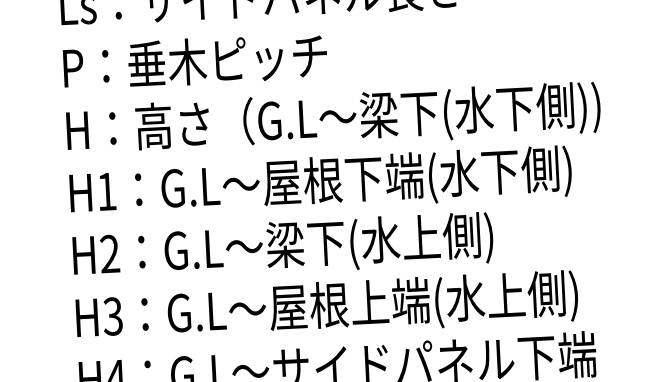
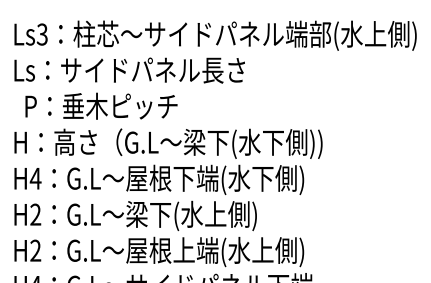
text: (195, 60) -> (101, 105), moved
text: (106, 191) -> (35, 178), H1 -> H4
text: (112, 316) -> (35, 250), H3 -> H2

